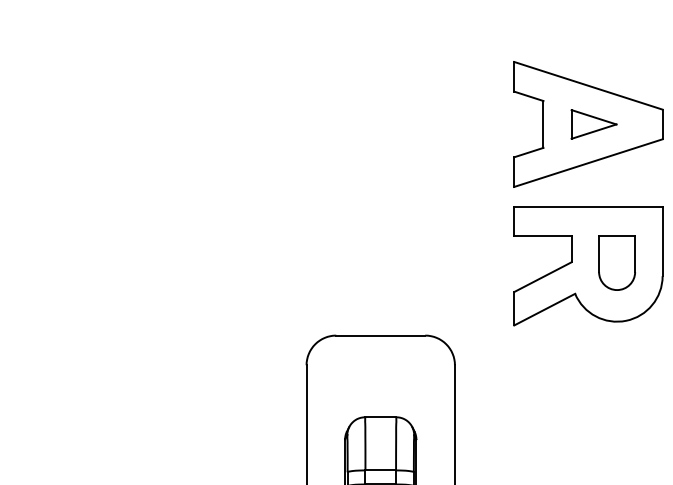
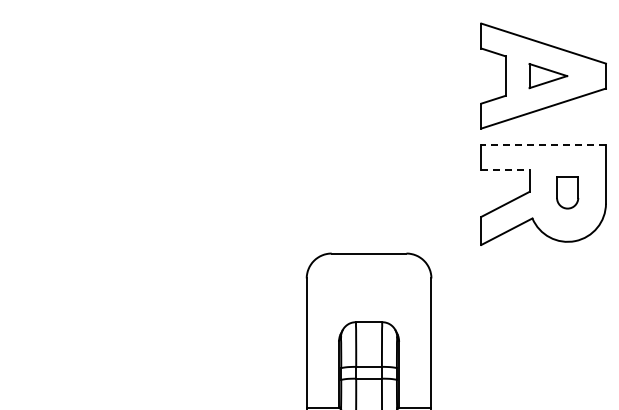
line: (588, 207) -> (543, 145), solid -> dashed
line: (543, 236) -> (505, 170), solid -> dashed
part: (616, 262) -> (567, 192), size x0.7

